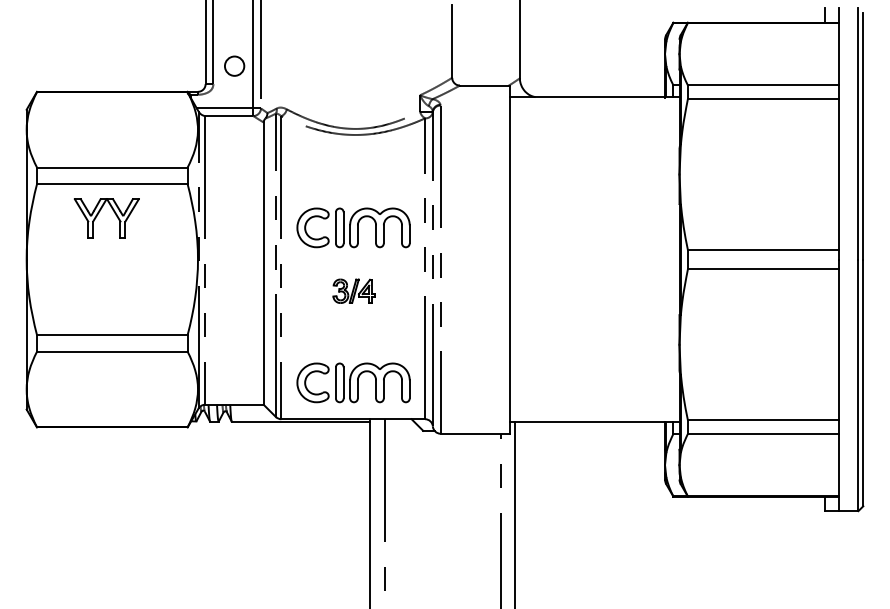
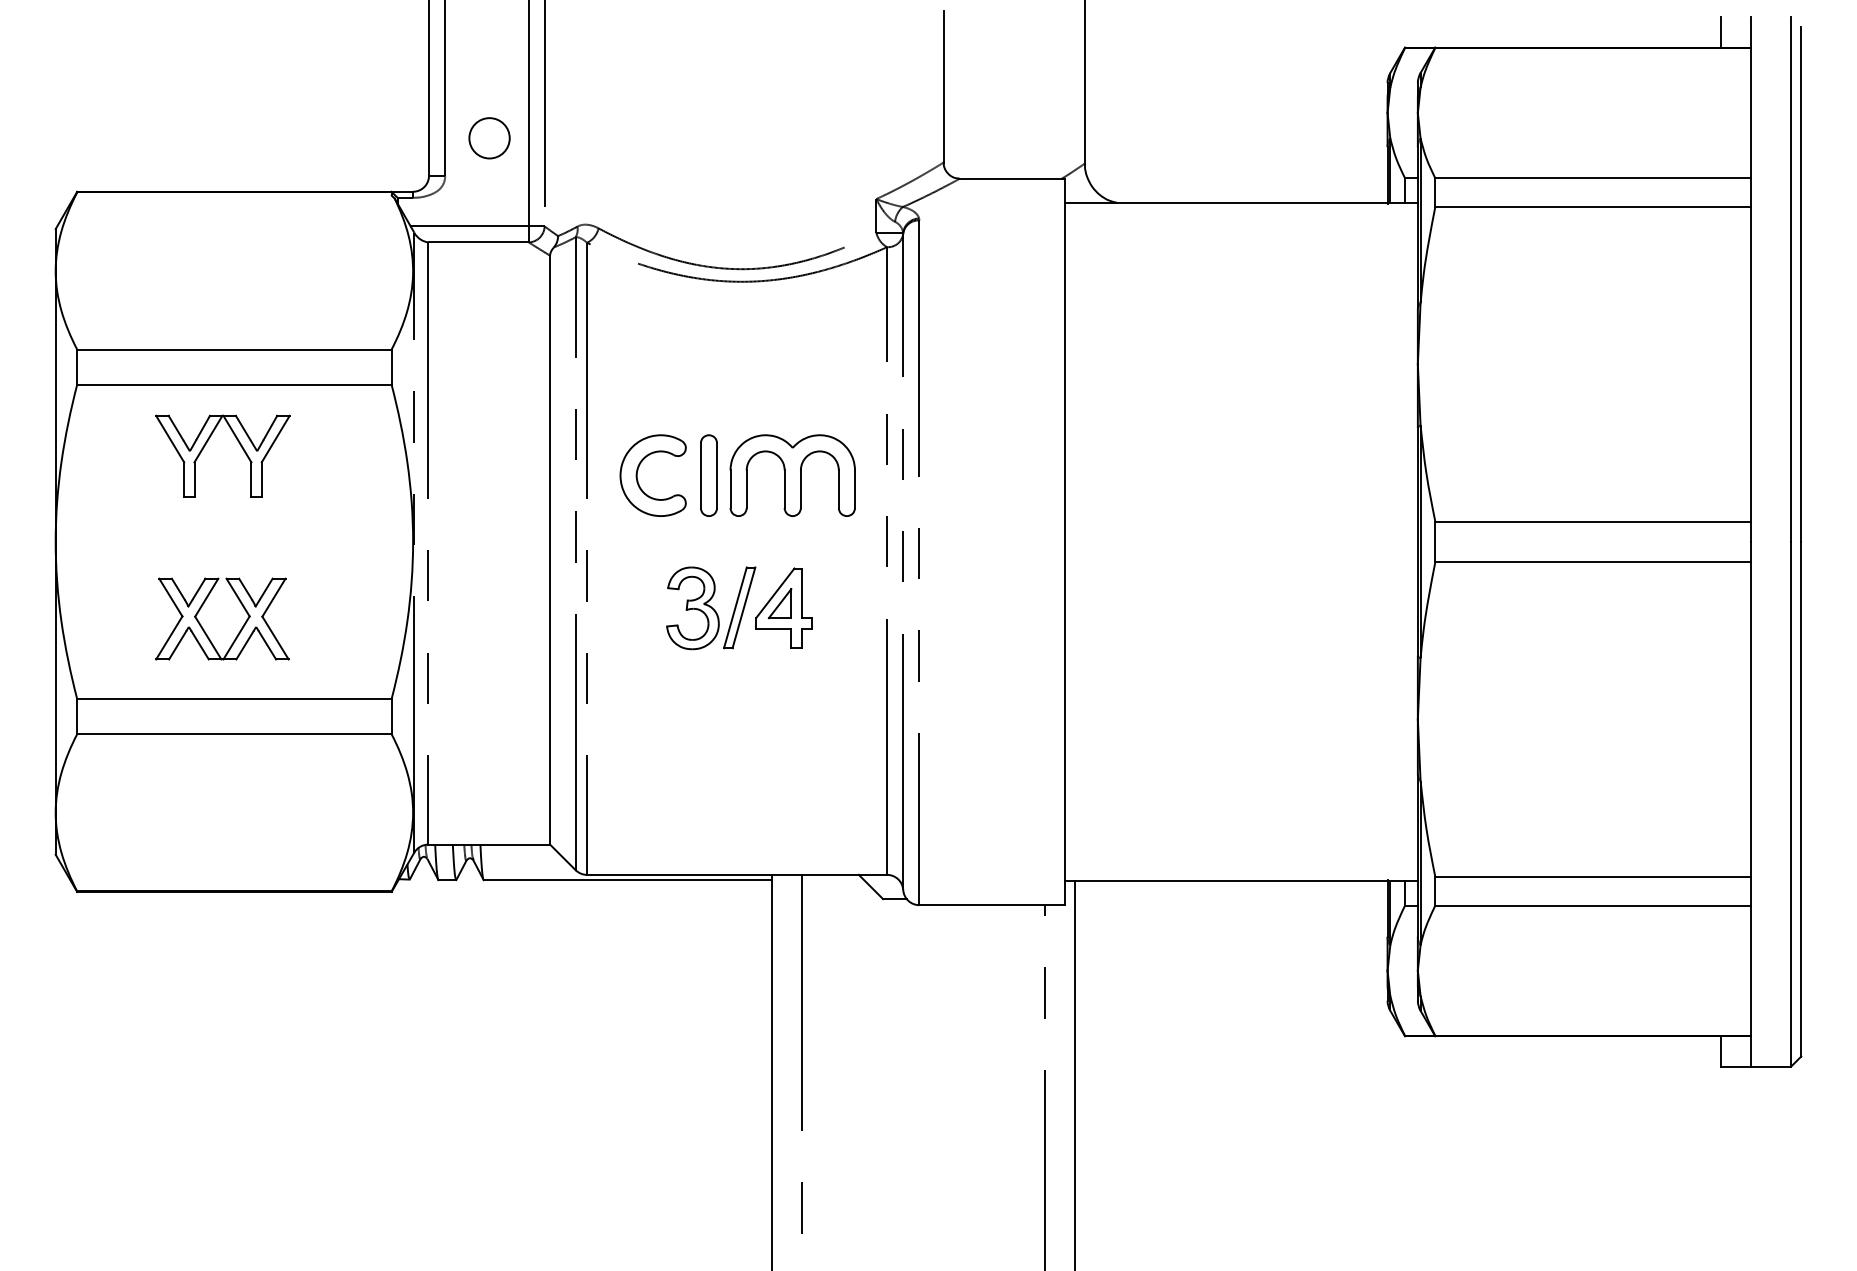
part: (353, 290) -> (737, 606), size x1.67
part: (98, 301) -> (205, 629), added
part: (353, 382) -> (737, 798), removed

